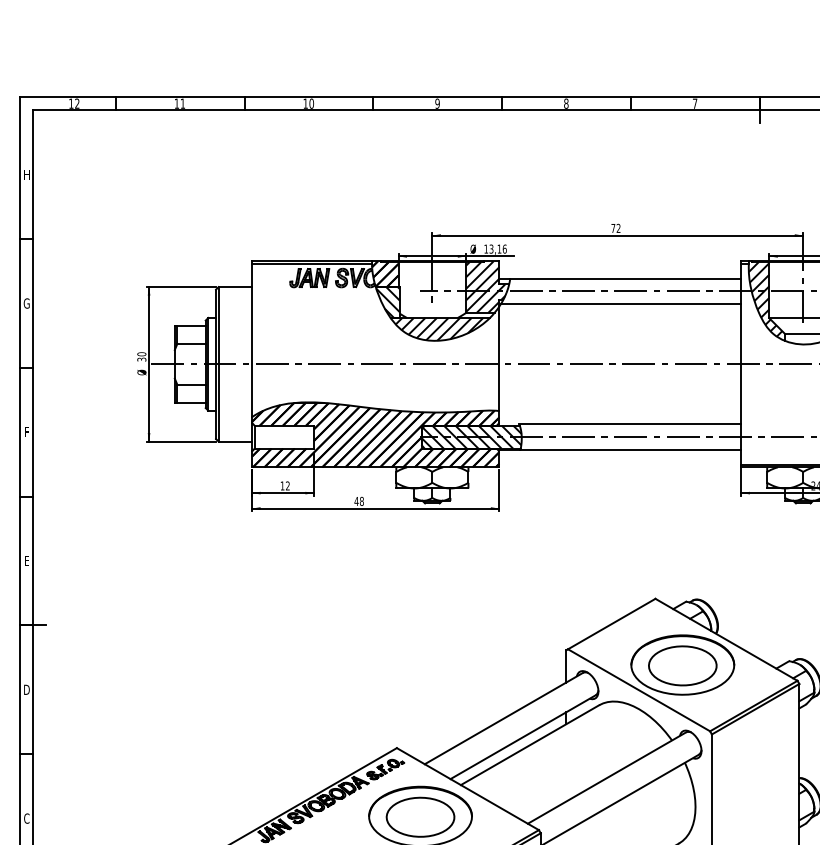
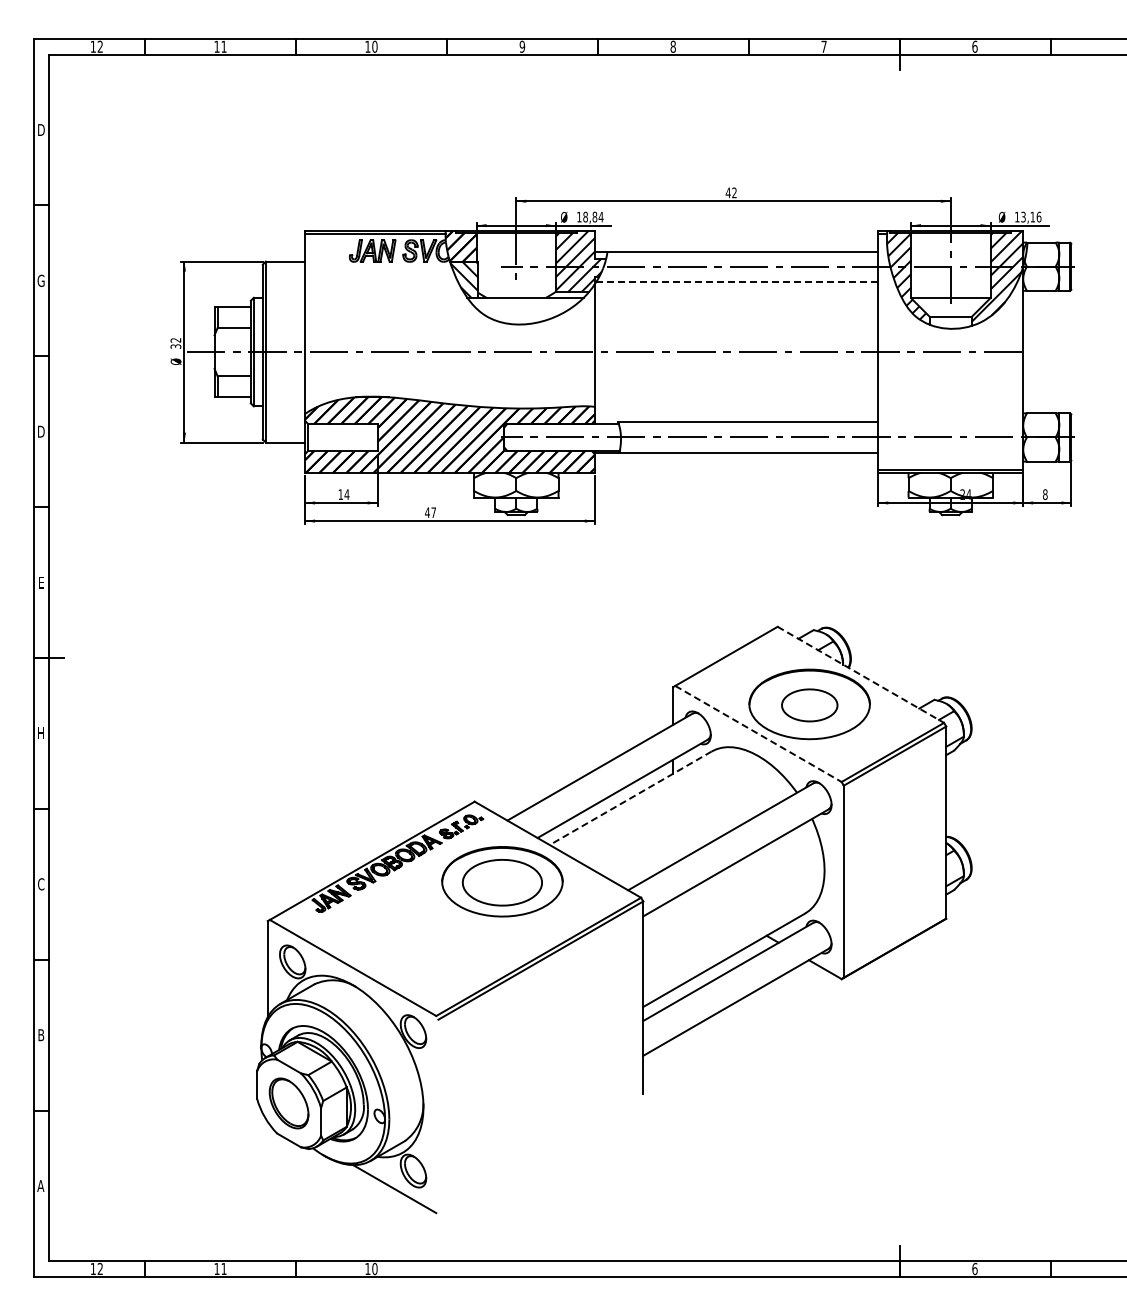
text: (27, 174) -> (41, 129), H -> D
text: (612, 228) -> (727, 192), 72 -> 42
text: (498, 248) -> (593, 216), 13,16 -> 18,84
line: (621, 304) -> (737, 281), solid -> dashed
hatch: (436, 328) -> (521, 310), removed
text: (141, 354) -> (175, 340), 30 -> 32
text: (27, 432) -> (41, 431), F -> D
hatch: (471, 437) -> (562, 437), removed
text: (287, 485) -> (346, 494), 12 -> 14
text: (361, 501) -> (433, 512), 48 -> 47
line: (727, 640) -> (861, 675), solid -> dashed
part: (682, 665) -> (809, 705), size x0.7
text: (27, 689) -> (41, 733), D -> H
line: (639, 690) -> (758, 734), solid -> dashed
line: (529, 745) -> (630, 798), solid -> dashed

